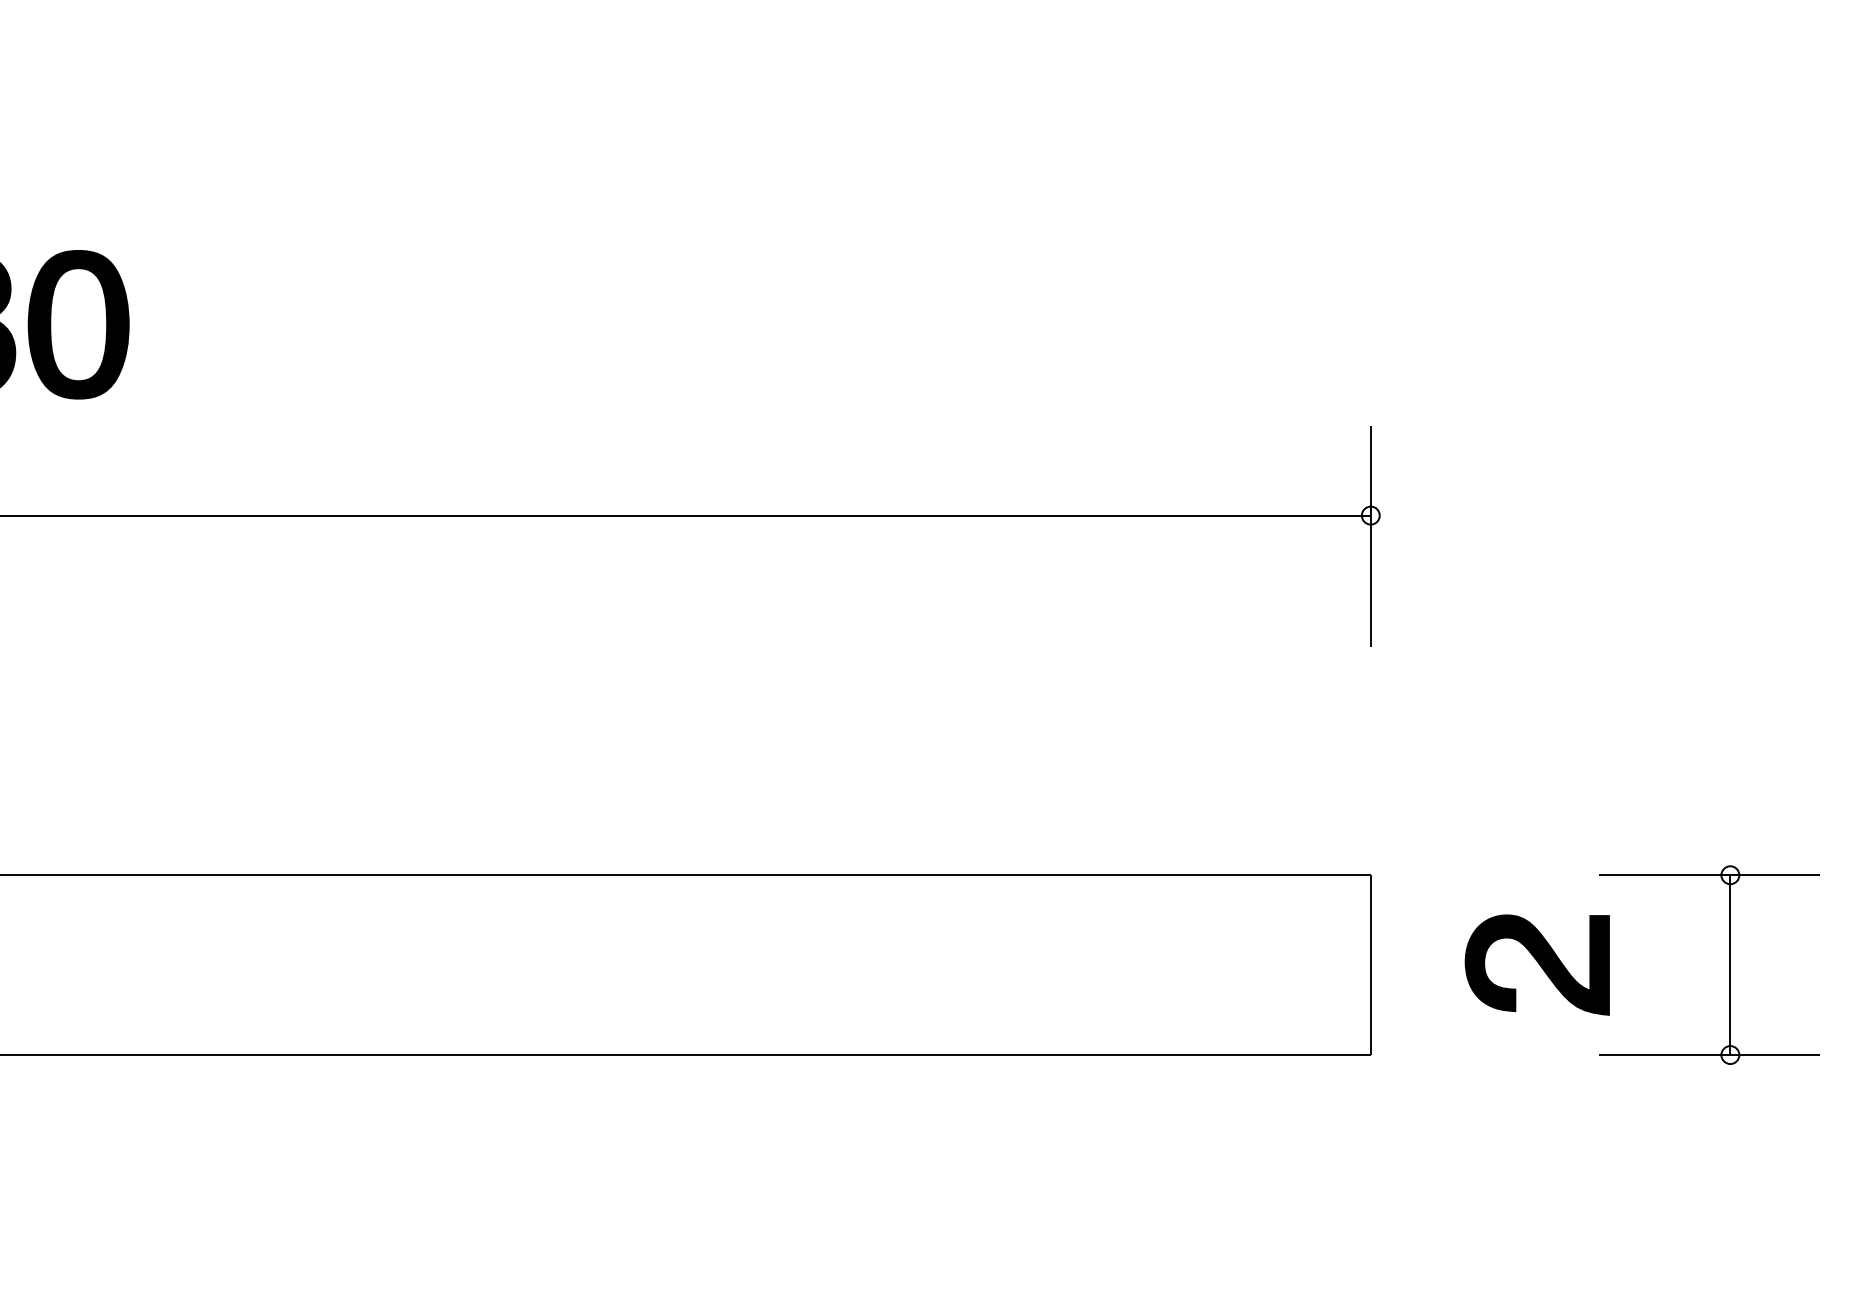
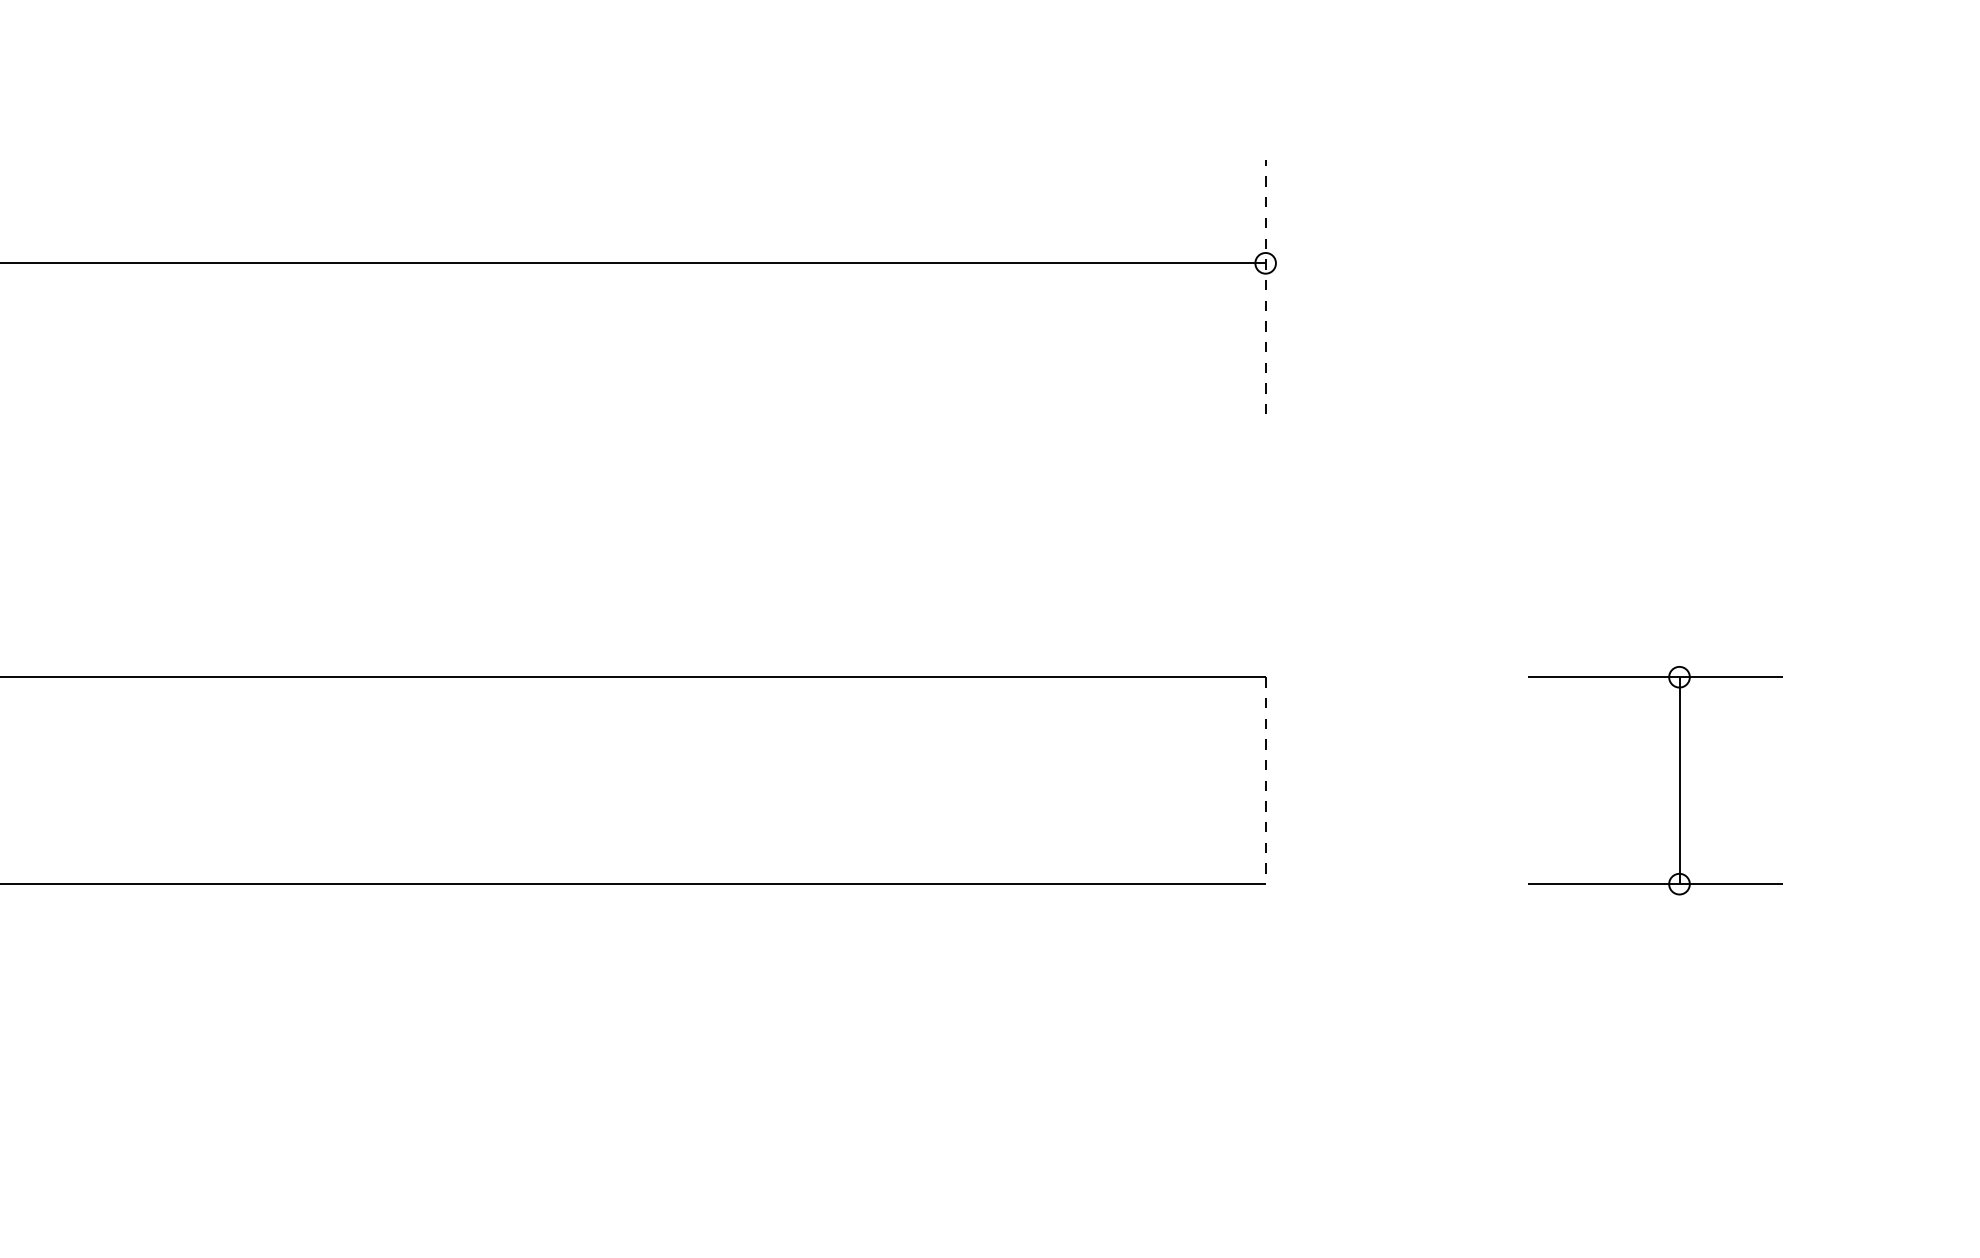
line: (1370, 536) -> (1265, 287), solid -> dashed
part: (1536, 964) -> (1456, 779), removed
line: (1370, 965) -> (1265, 781), solid -> dashed

